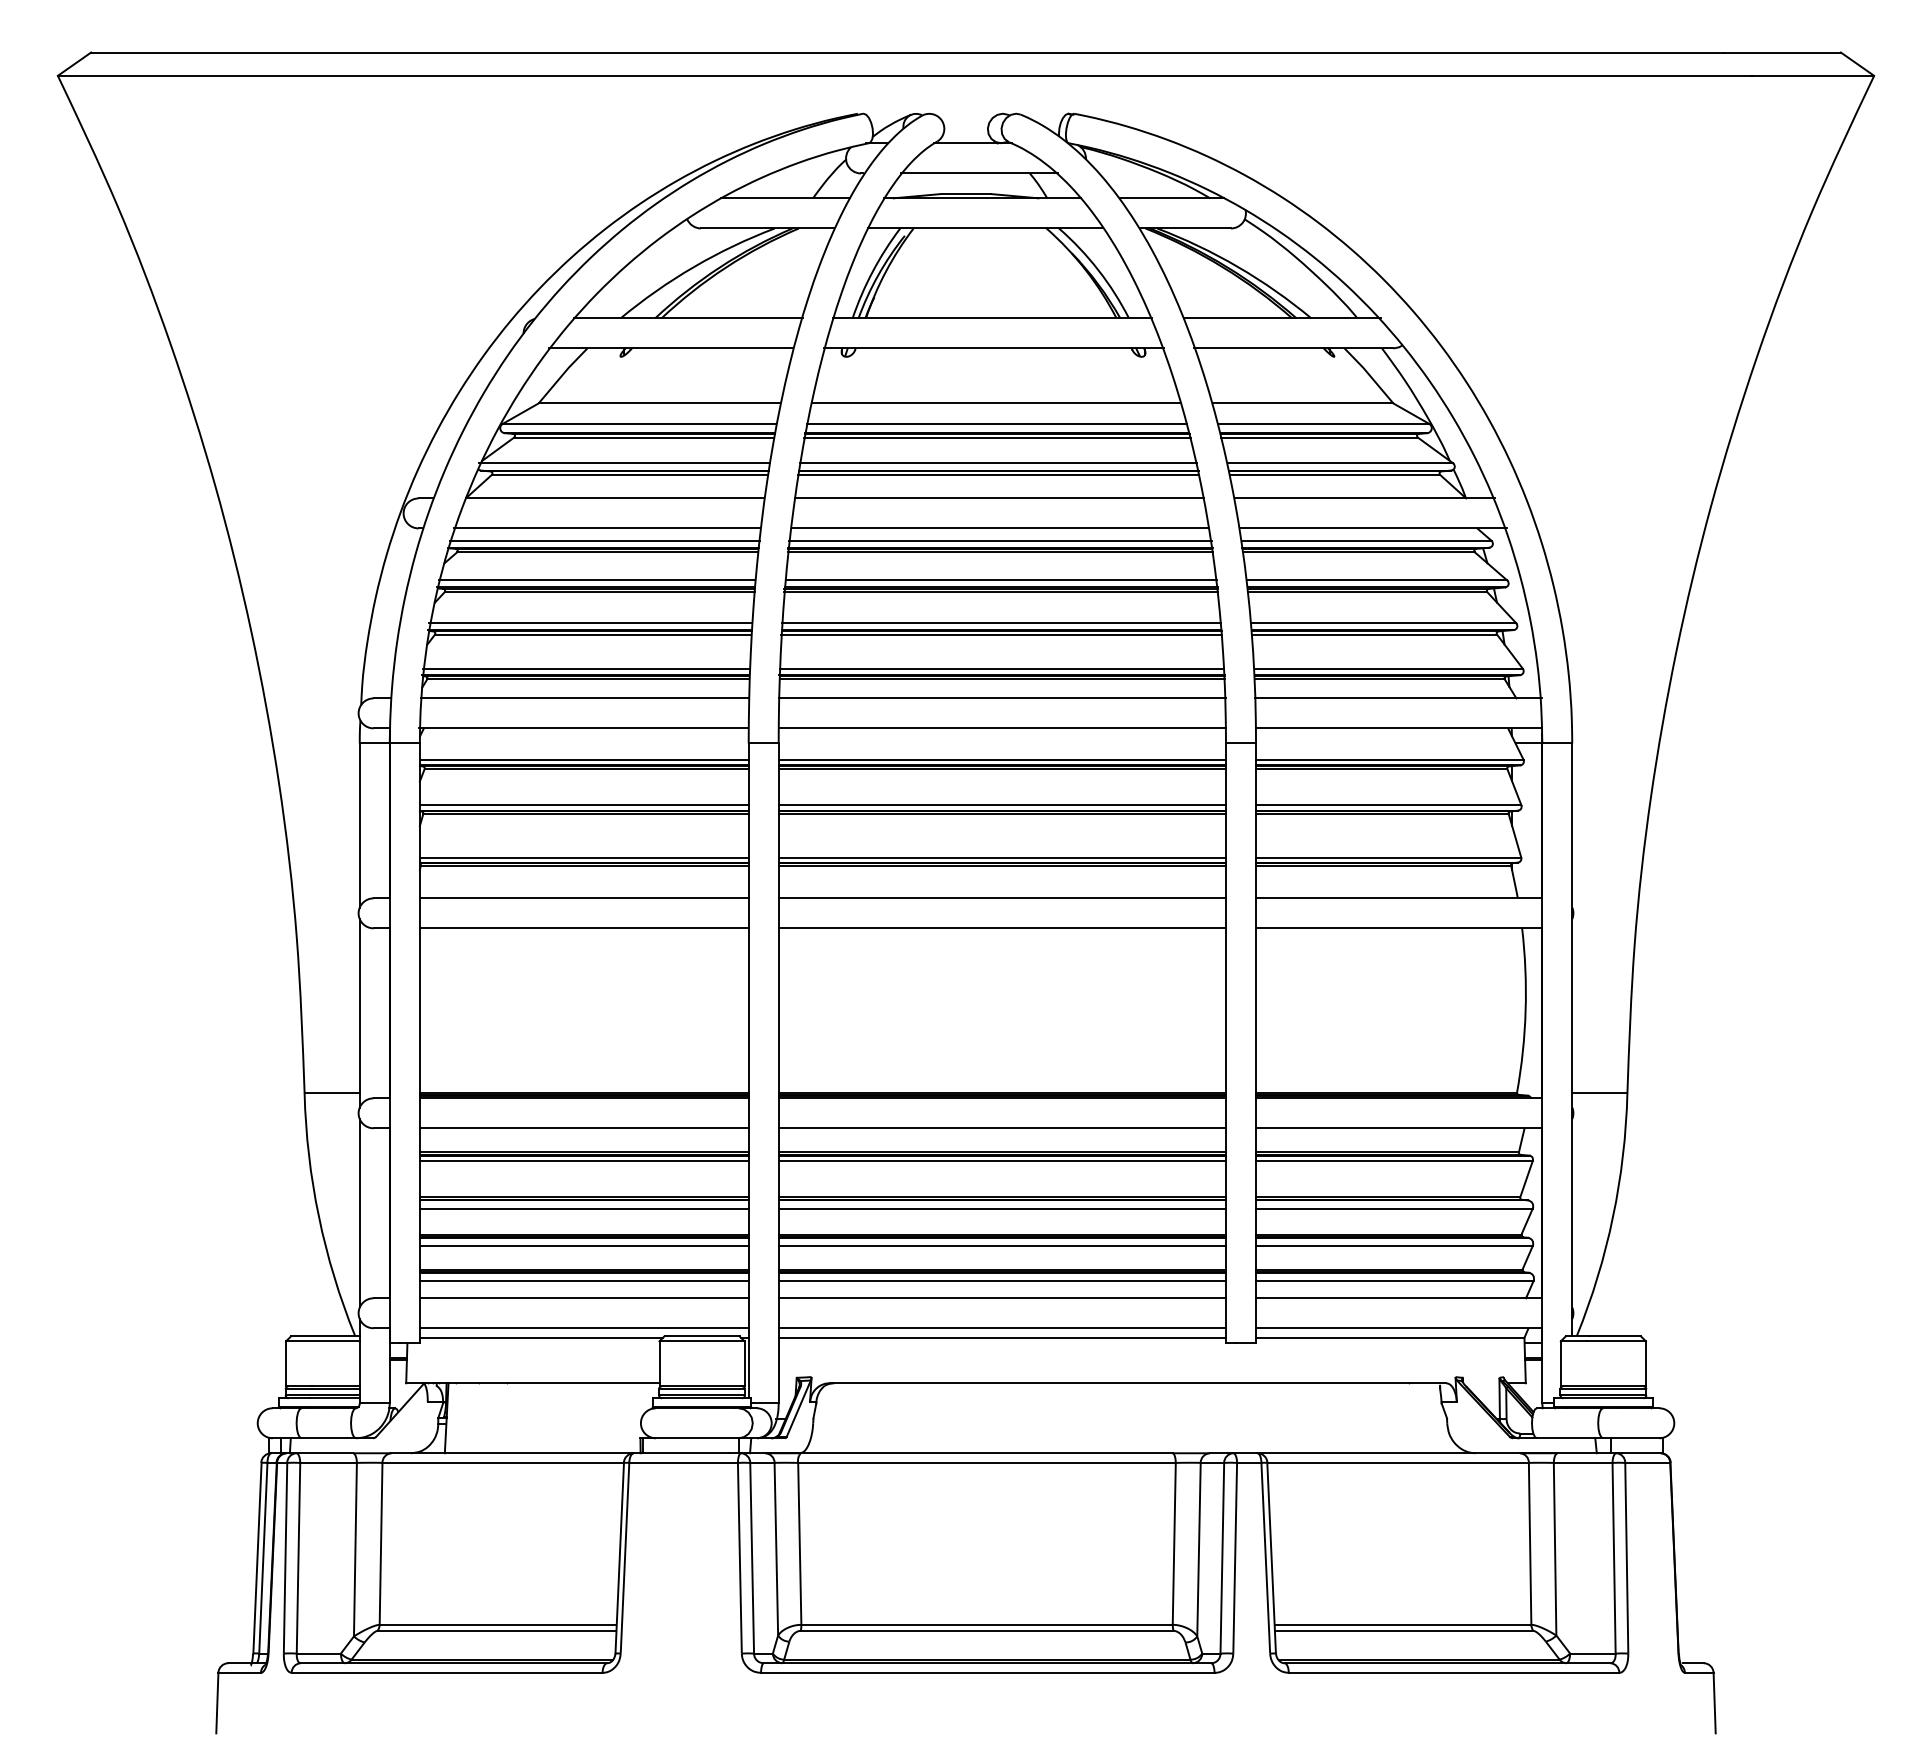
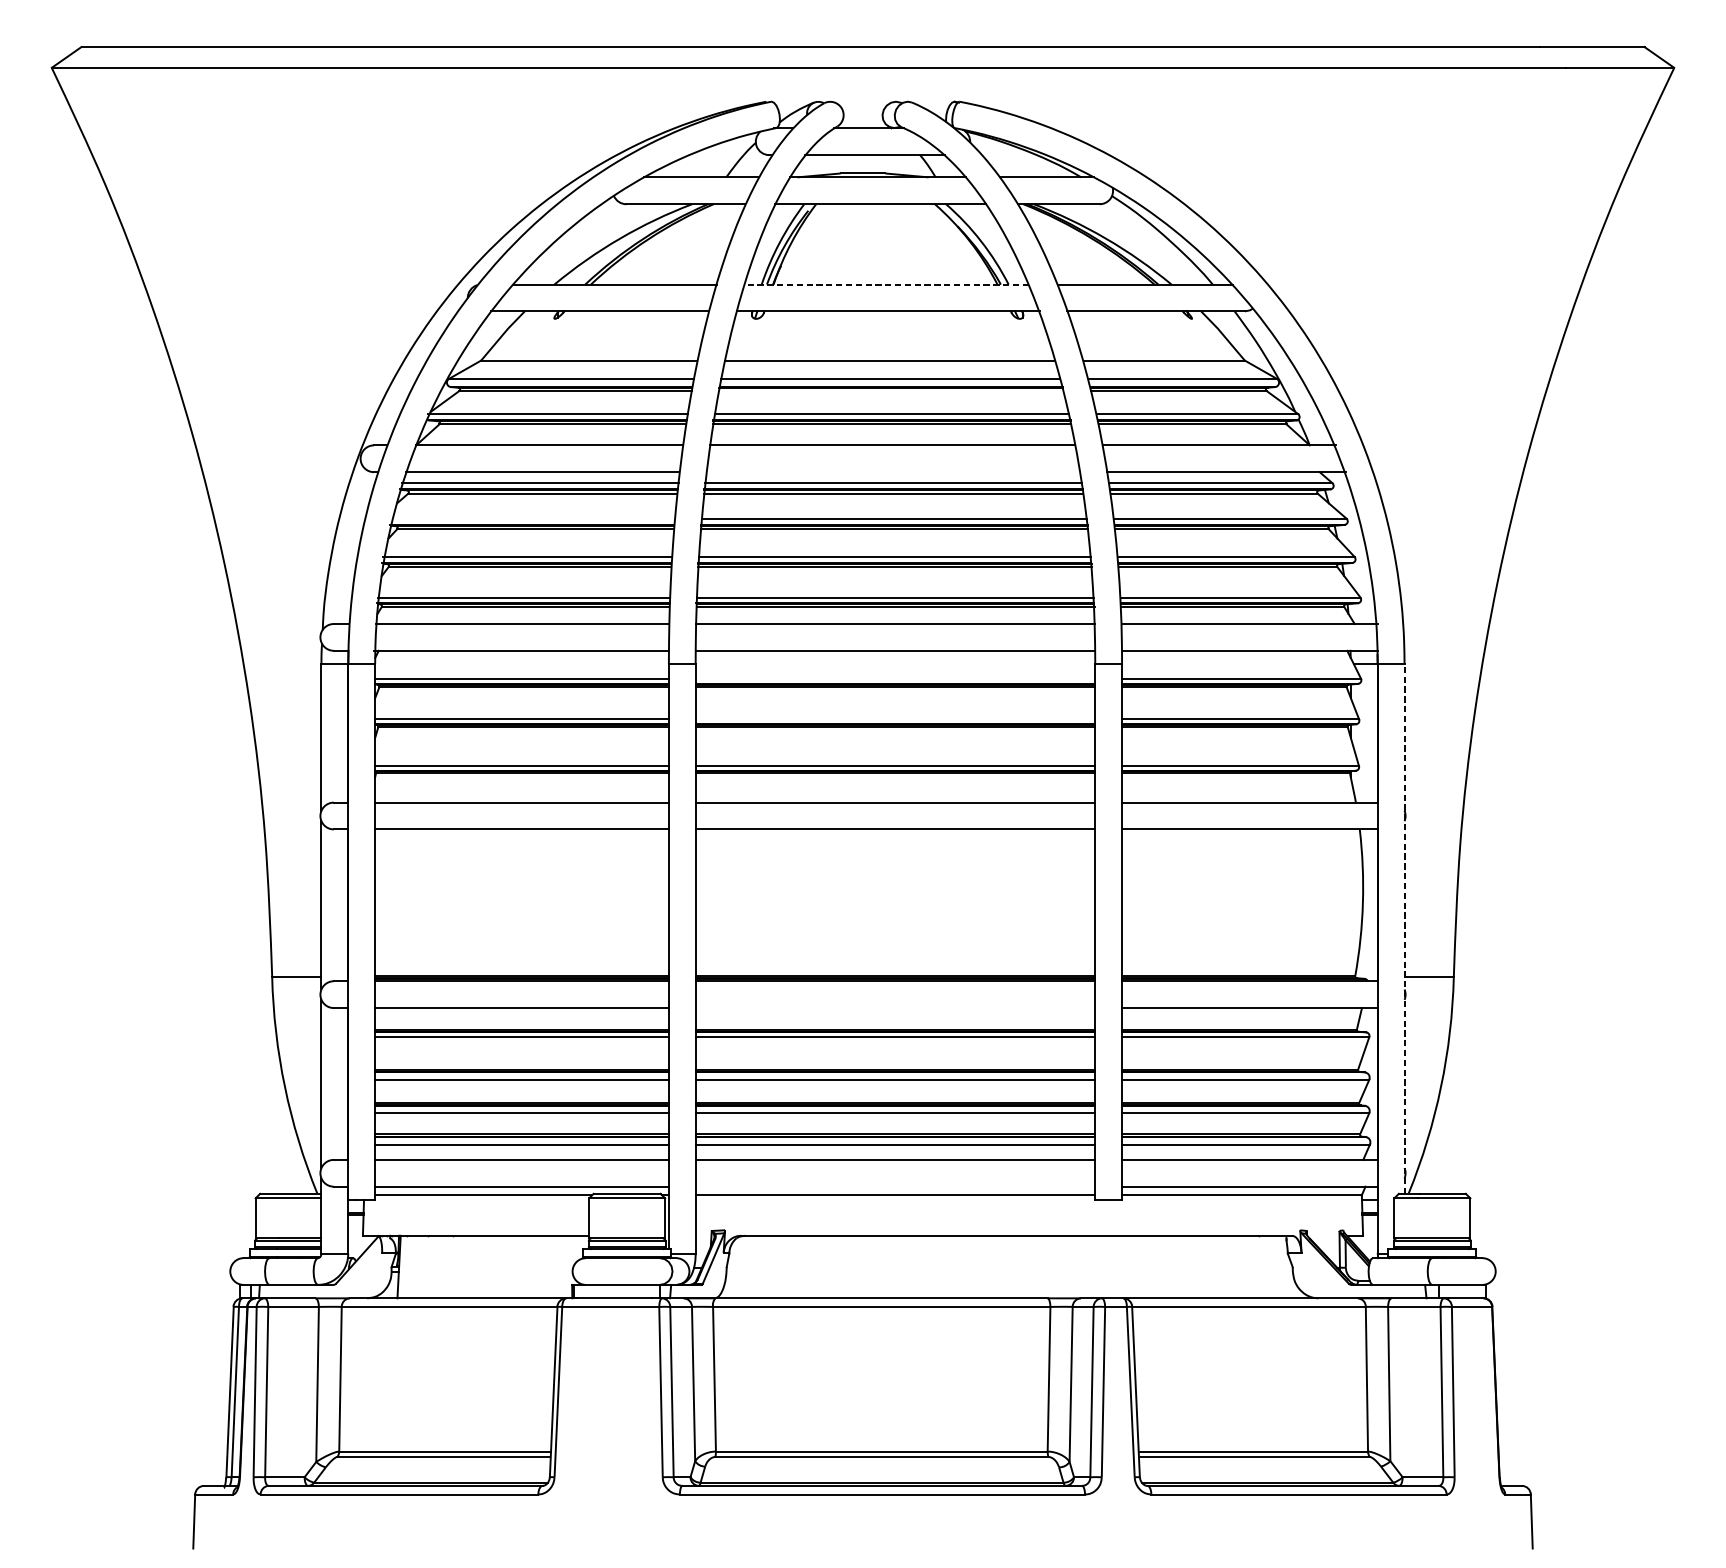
line: (991, 318) -> (885, 284), solid -> dashed
line: (997, 437) -> (891, 390), removed
line: (1000, 528) -> (893, 472), removed
line: (596, 580) -> (532, 518), removed
line: (1002, 759) -> (895, 678), removed
line: (1002, 805) -> (895, 719), removed
line: (1572, 1039) -> (1404, 928), solid -> dashed
line: (1002, 1128) -> (895, 1008), removed
line: (1002, 1328) -> (895, 1186), removed

